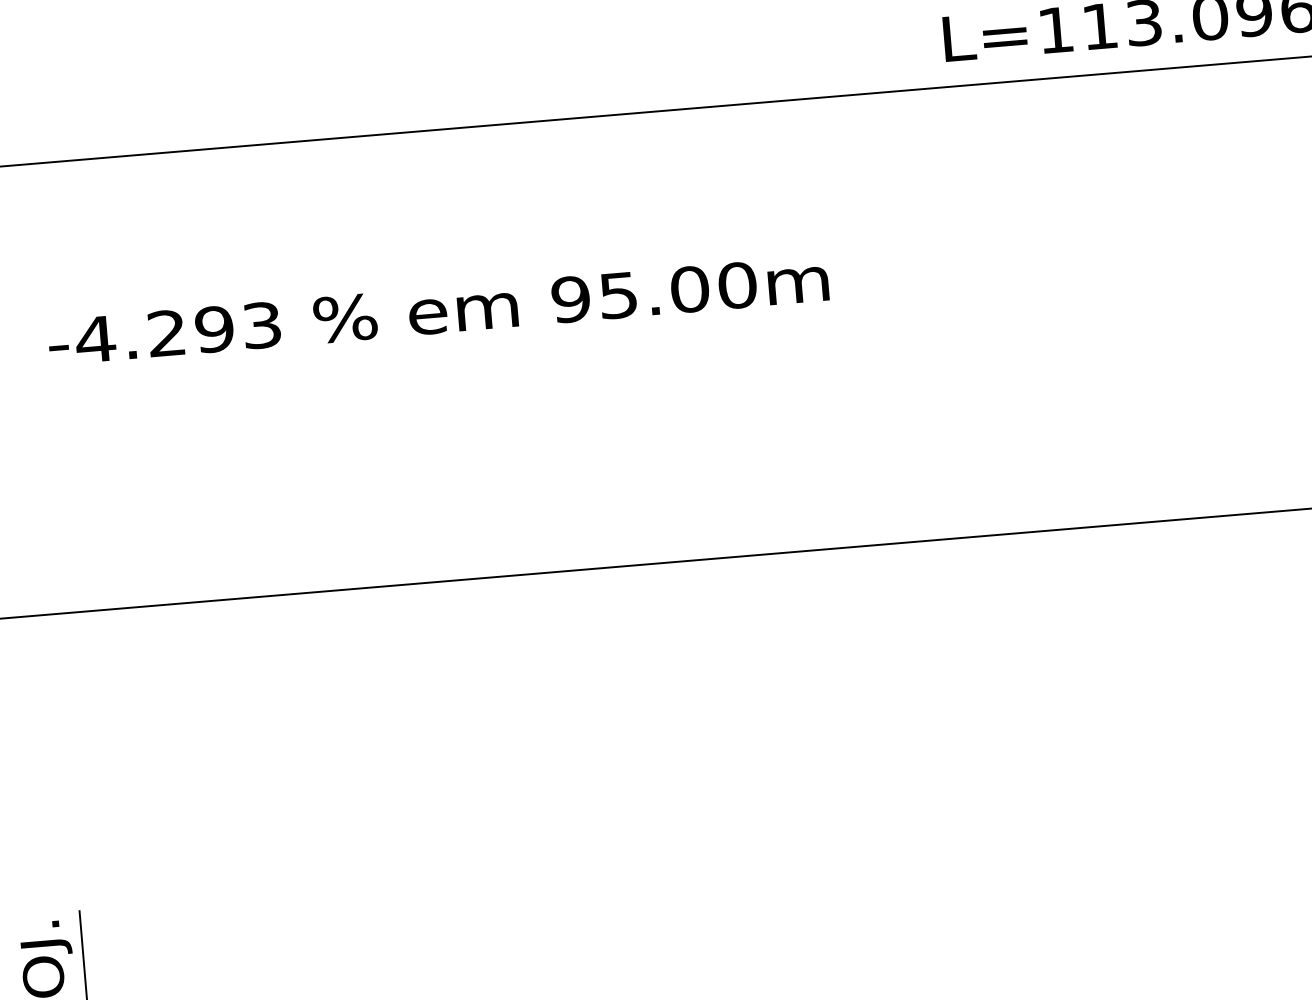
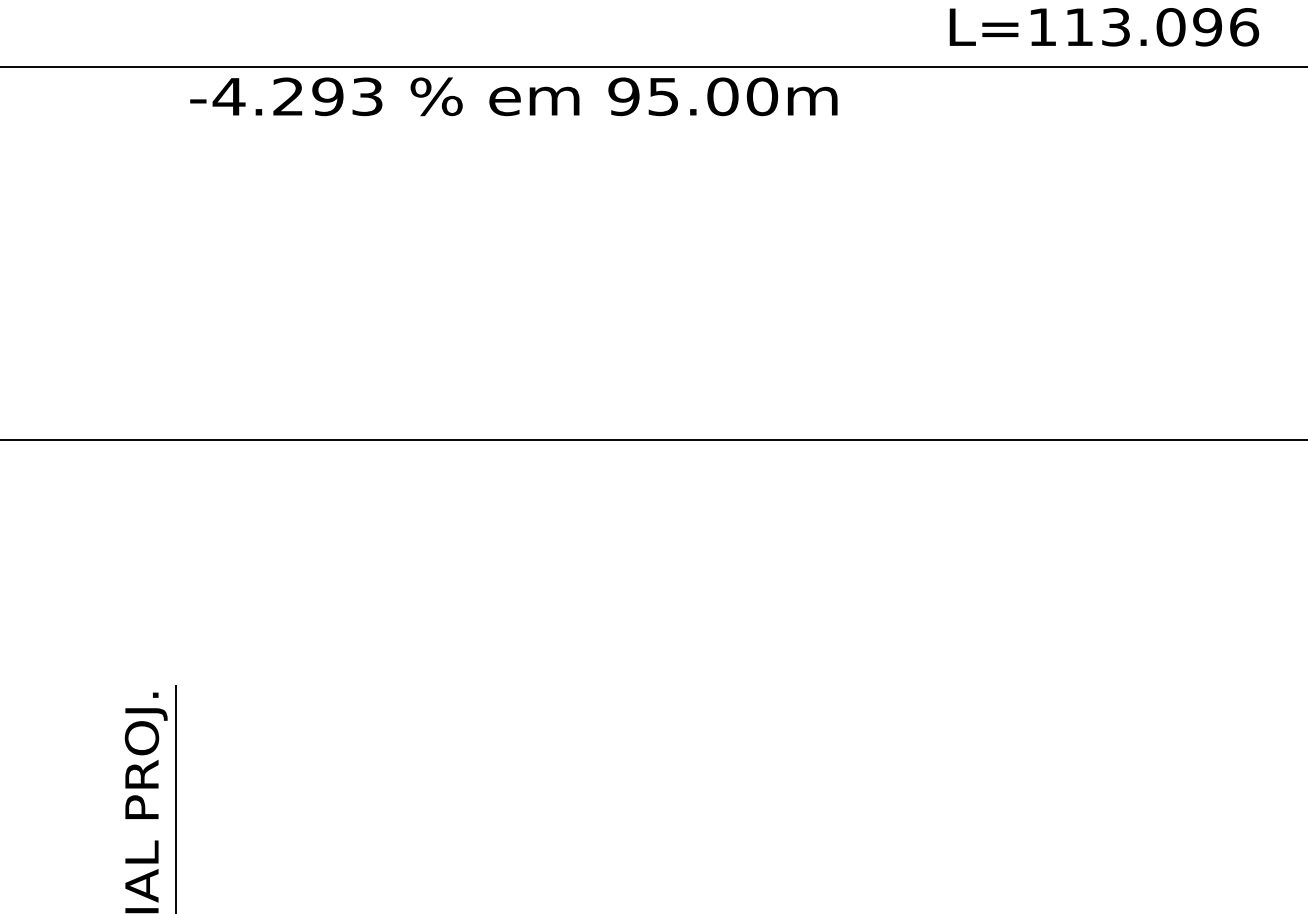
text: (437, 310) -> (513, 96), moved

